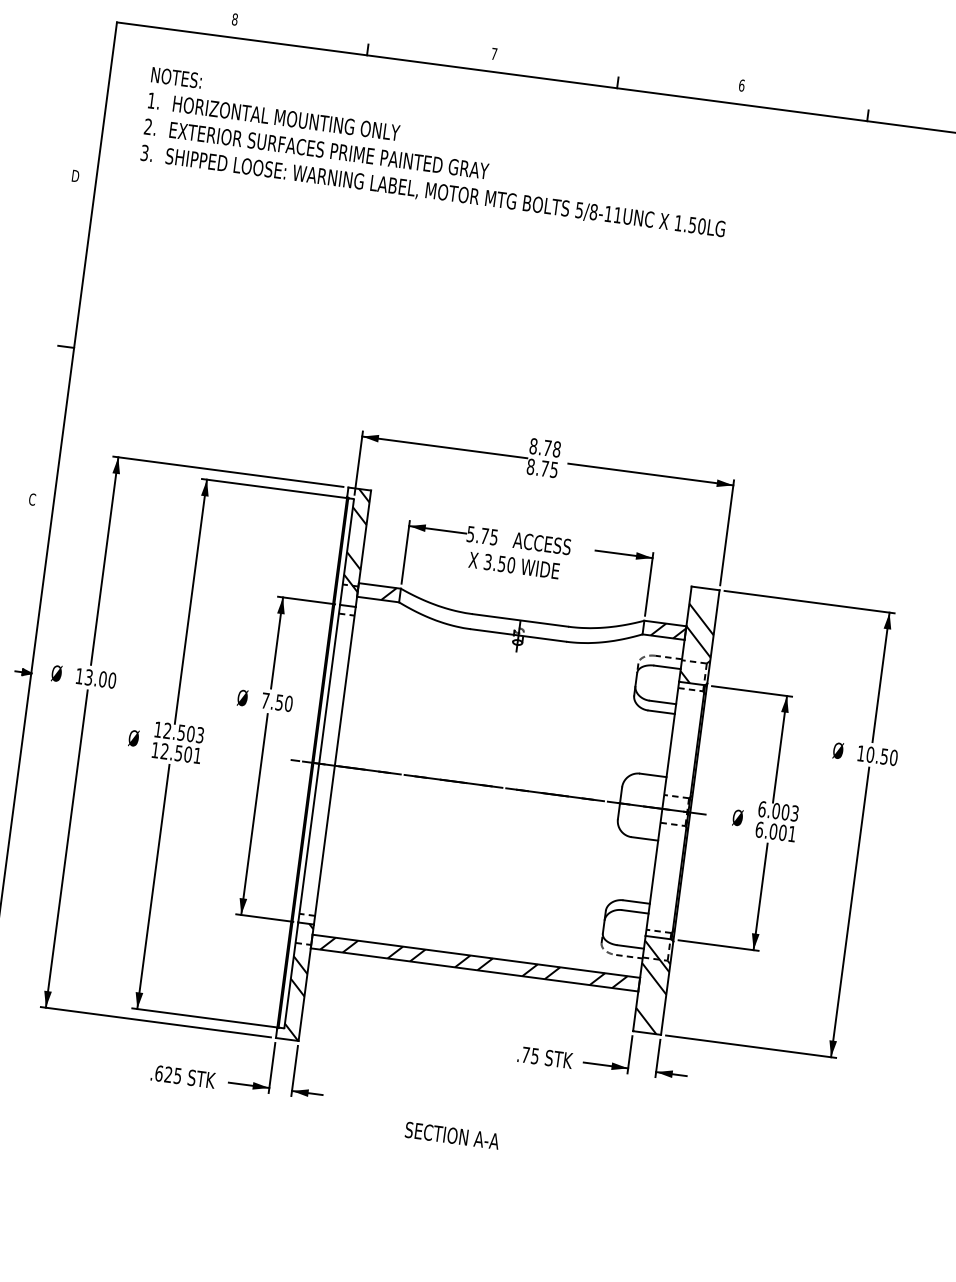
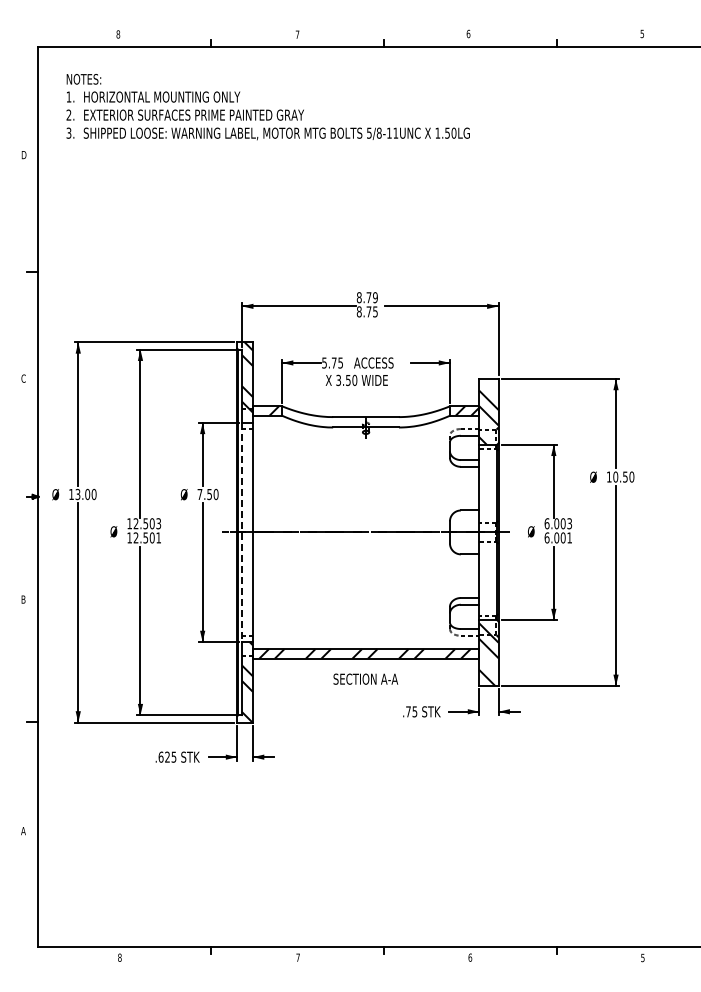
text: (557, 449) -> (375, 297), 8.78 -> 8.79
line: (319, 763) -> (242, 532), solid -> dashed
text: (452, 1134) -> (365, 678), moved

